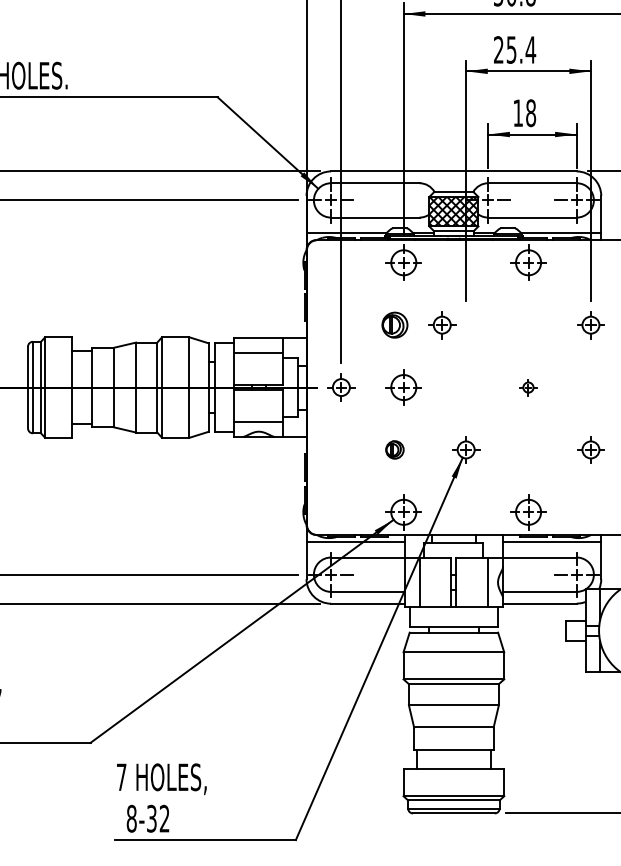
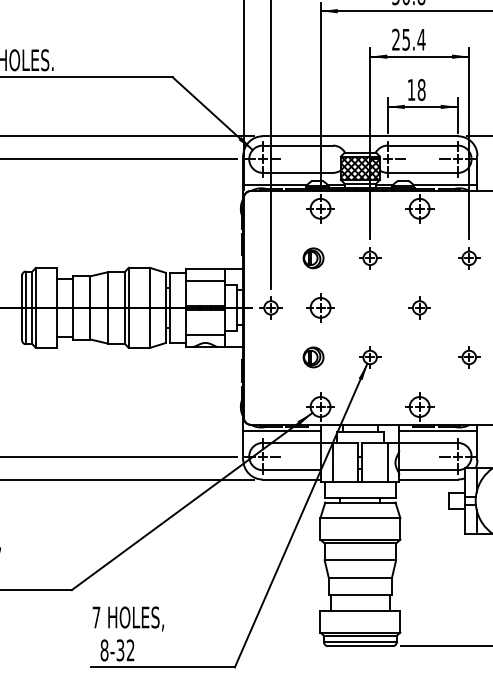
part: (442, 325) -> (370, 258), moved
part: (528, 387) -> (419, 307), size x1.67
part: (394, 449) -> (313, 357), size x1.43

